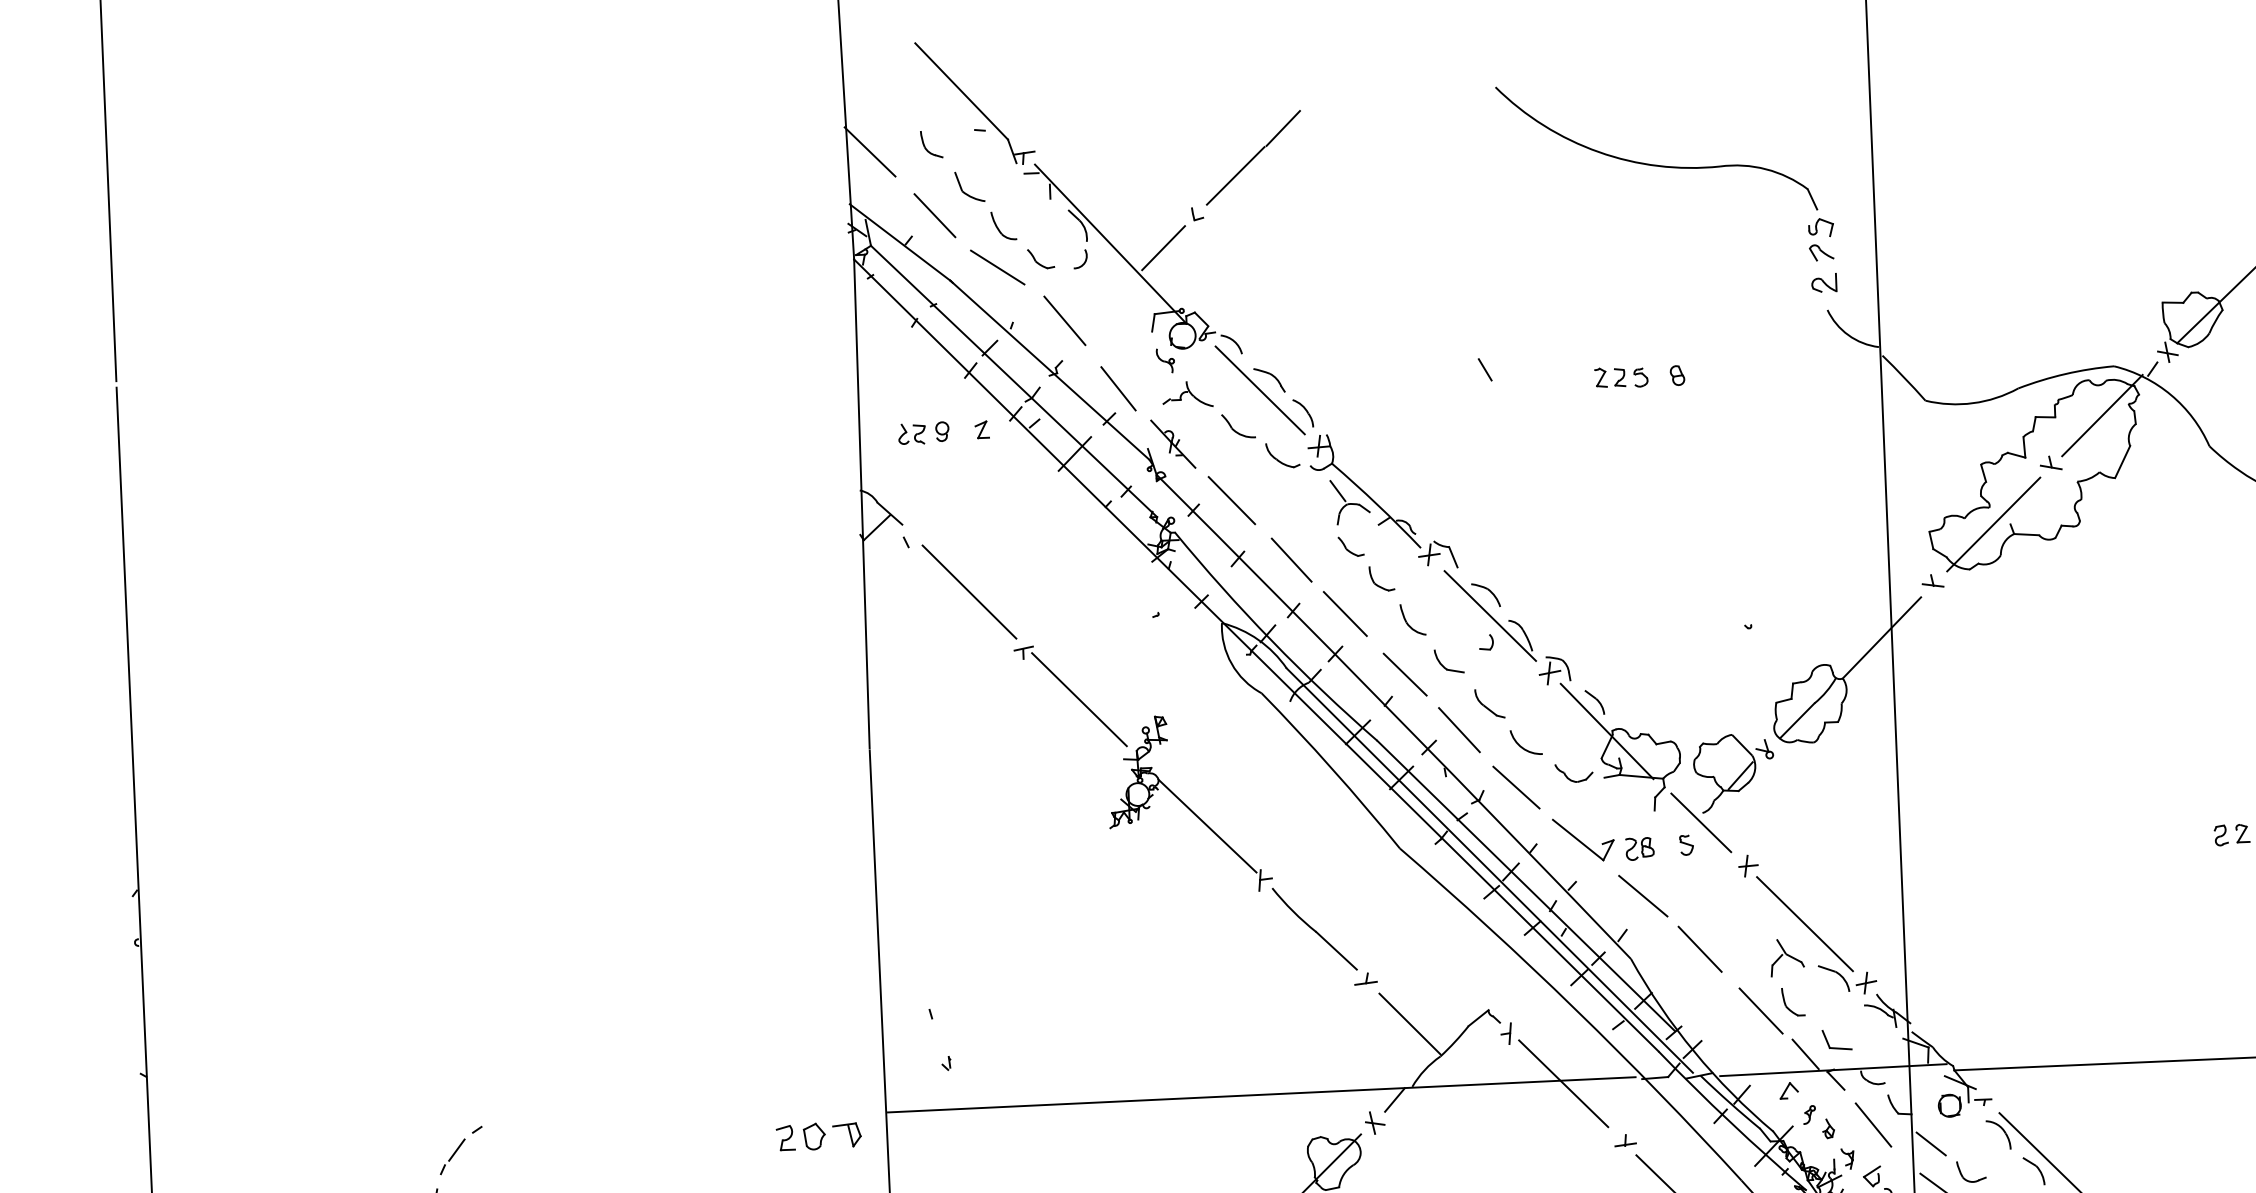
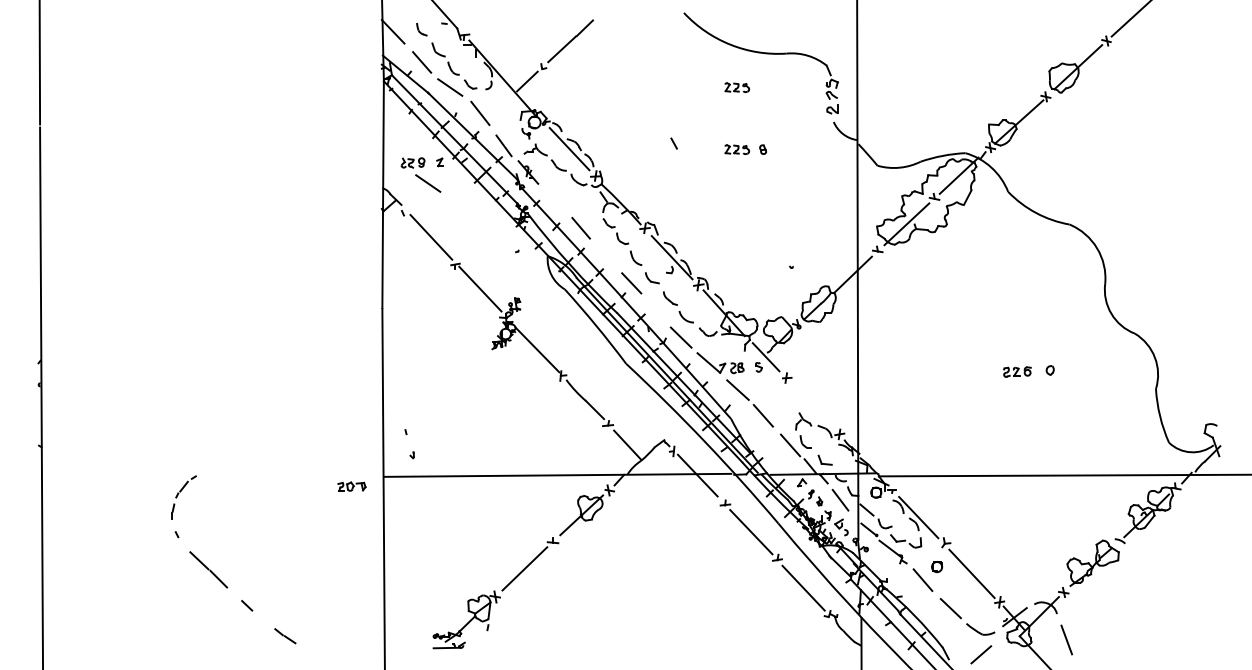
part: (1617, 243) -> (737, 87), added
line: (958, 476) -> (428, 183), added
line: (1231, 500) -> (554, 199), removed
line: (1344, 612) -> (604, 253), removed
line: (1458, 729) -> (655, 309), removed
line: (1805, 923) -> (812, 405), removed
part: (817, 1135) -> (351, 486), size x0.7

